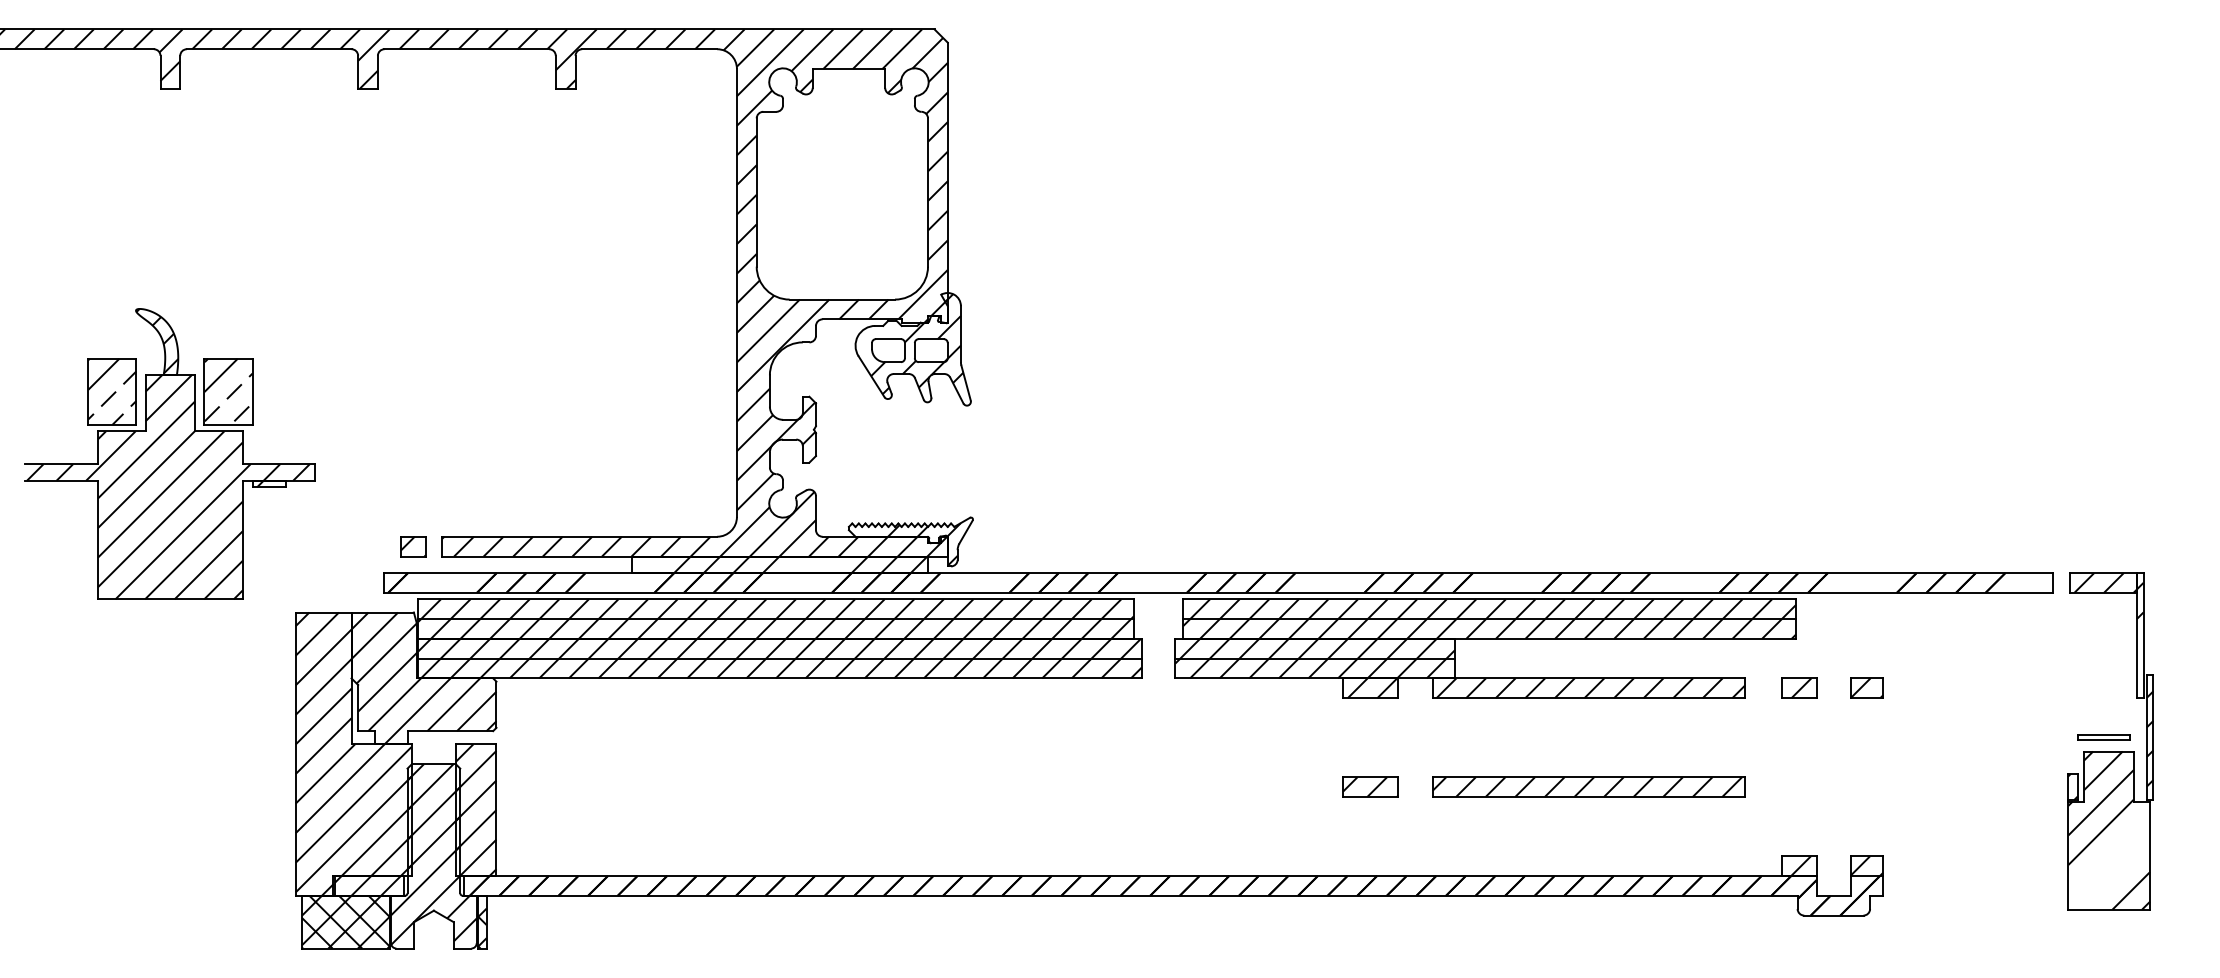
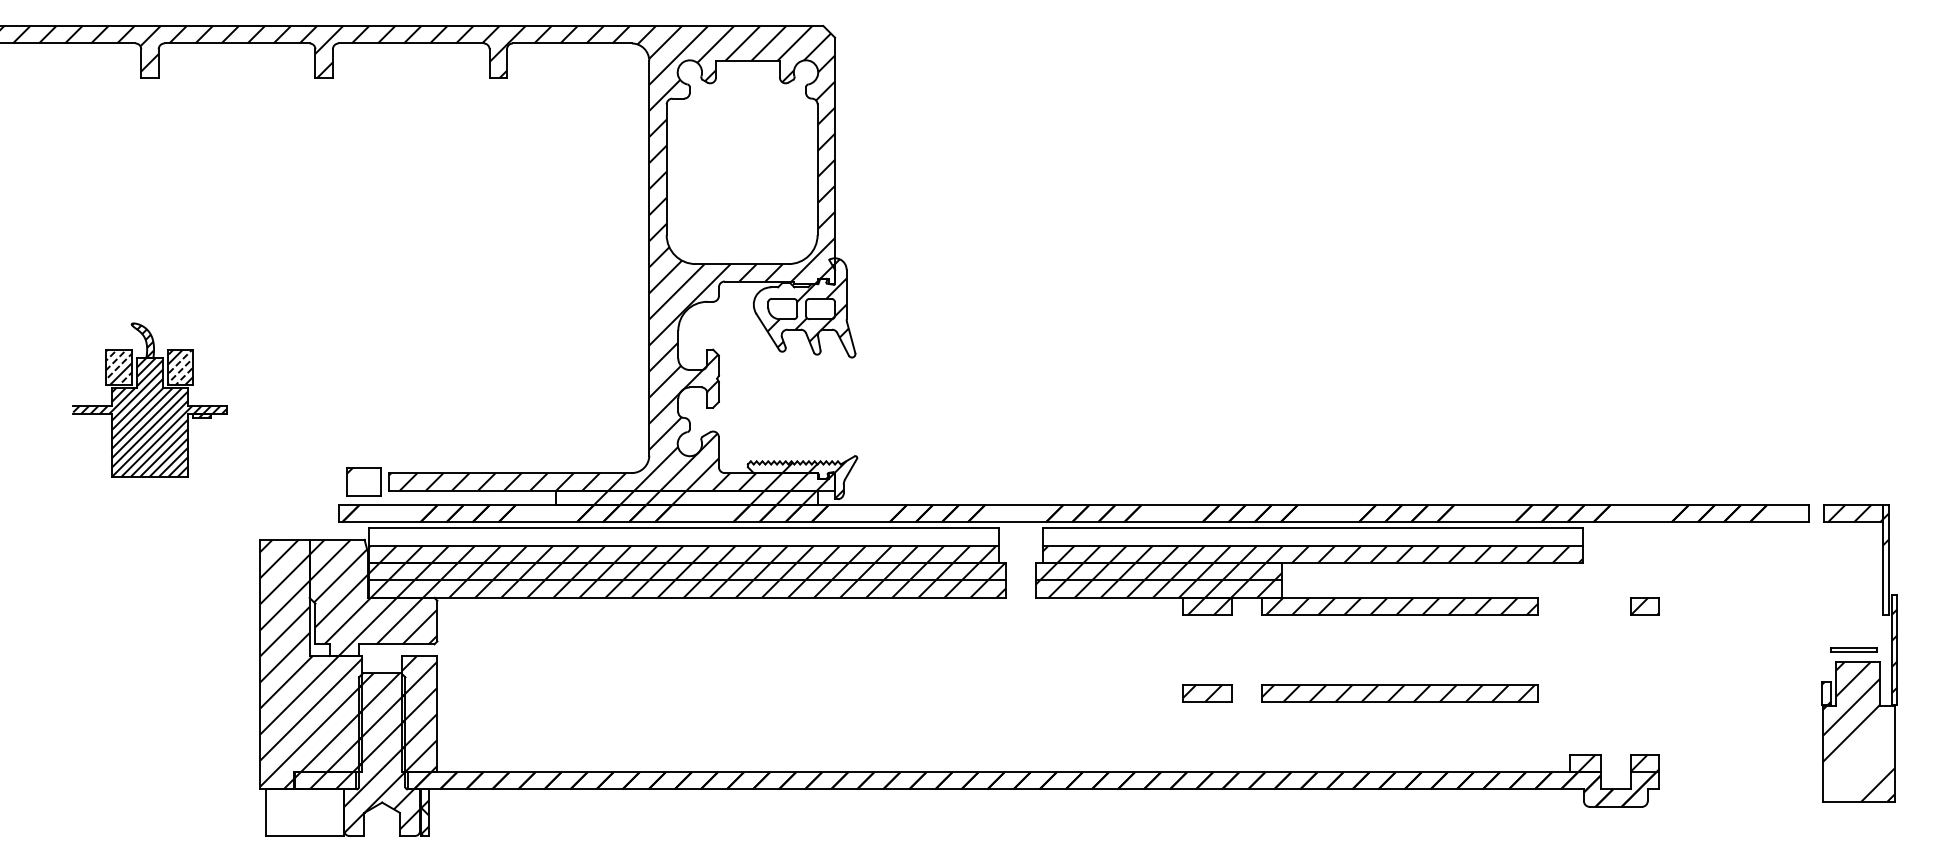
part: (169, 453) -> (149, 399), size x0.6
part: (413, 546) -> (364, 481), size x1.6
hatch: (777, 609) -> (685, 537), removed
hatch: (1492, 609) -> (1315, 537), removed
part: (1799, 687) -> (1585, 605), removed
hatch: (346, 921) -> (305, 812), removed

